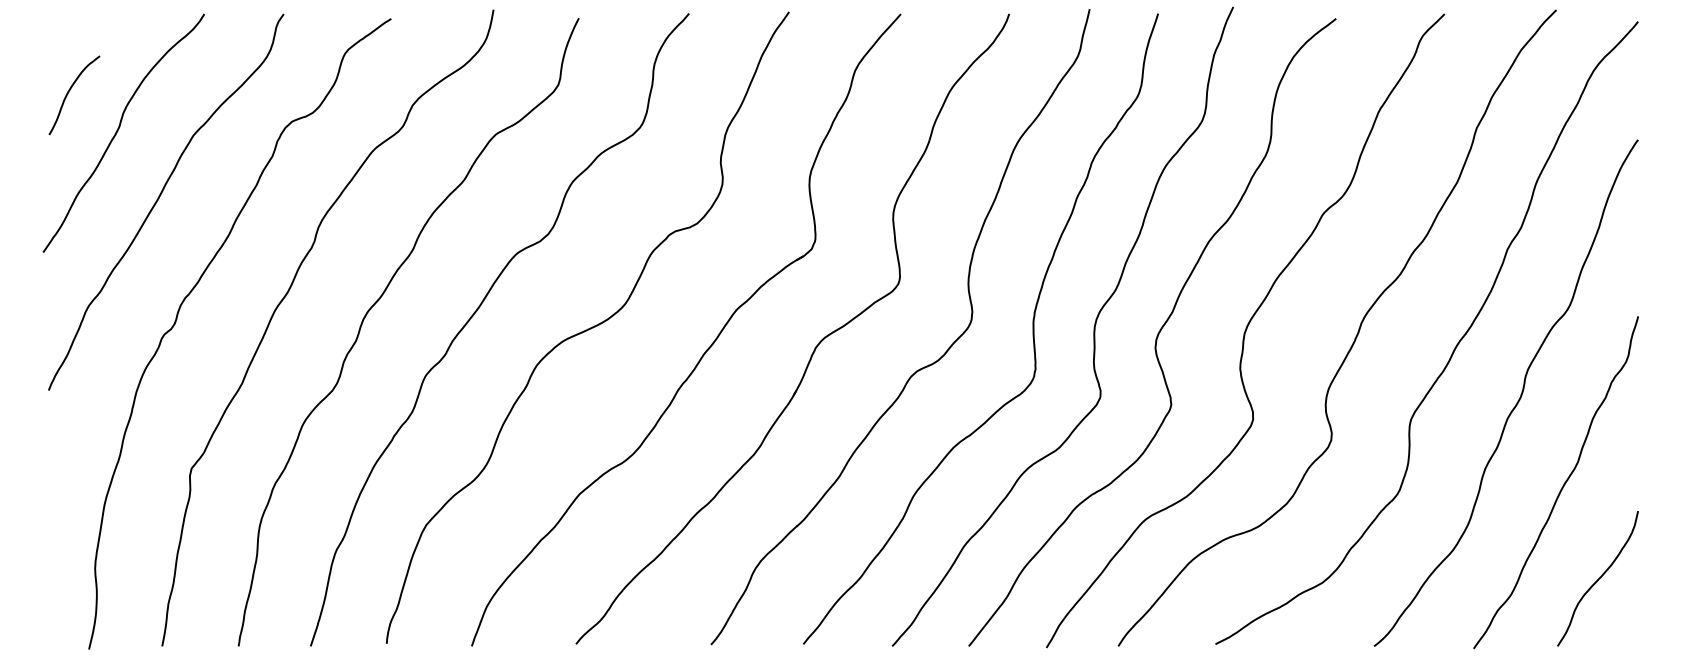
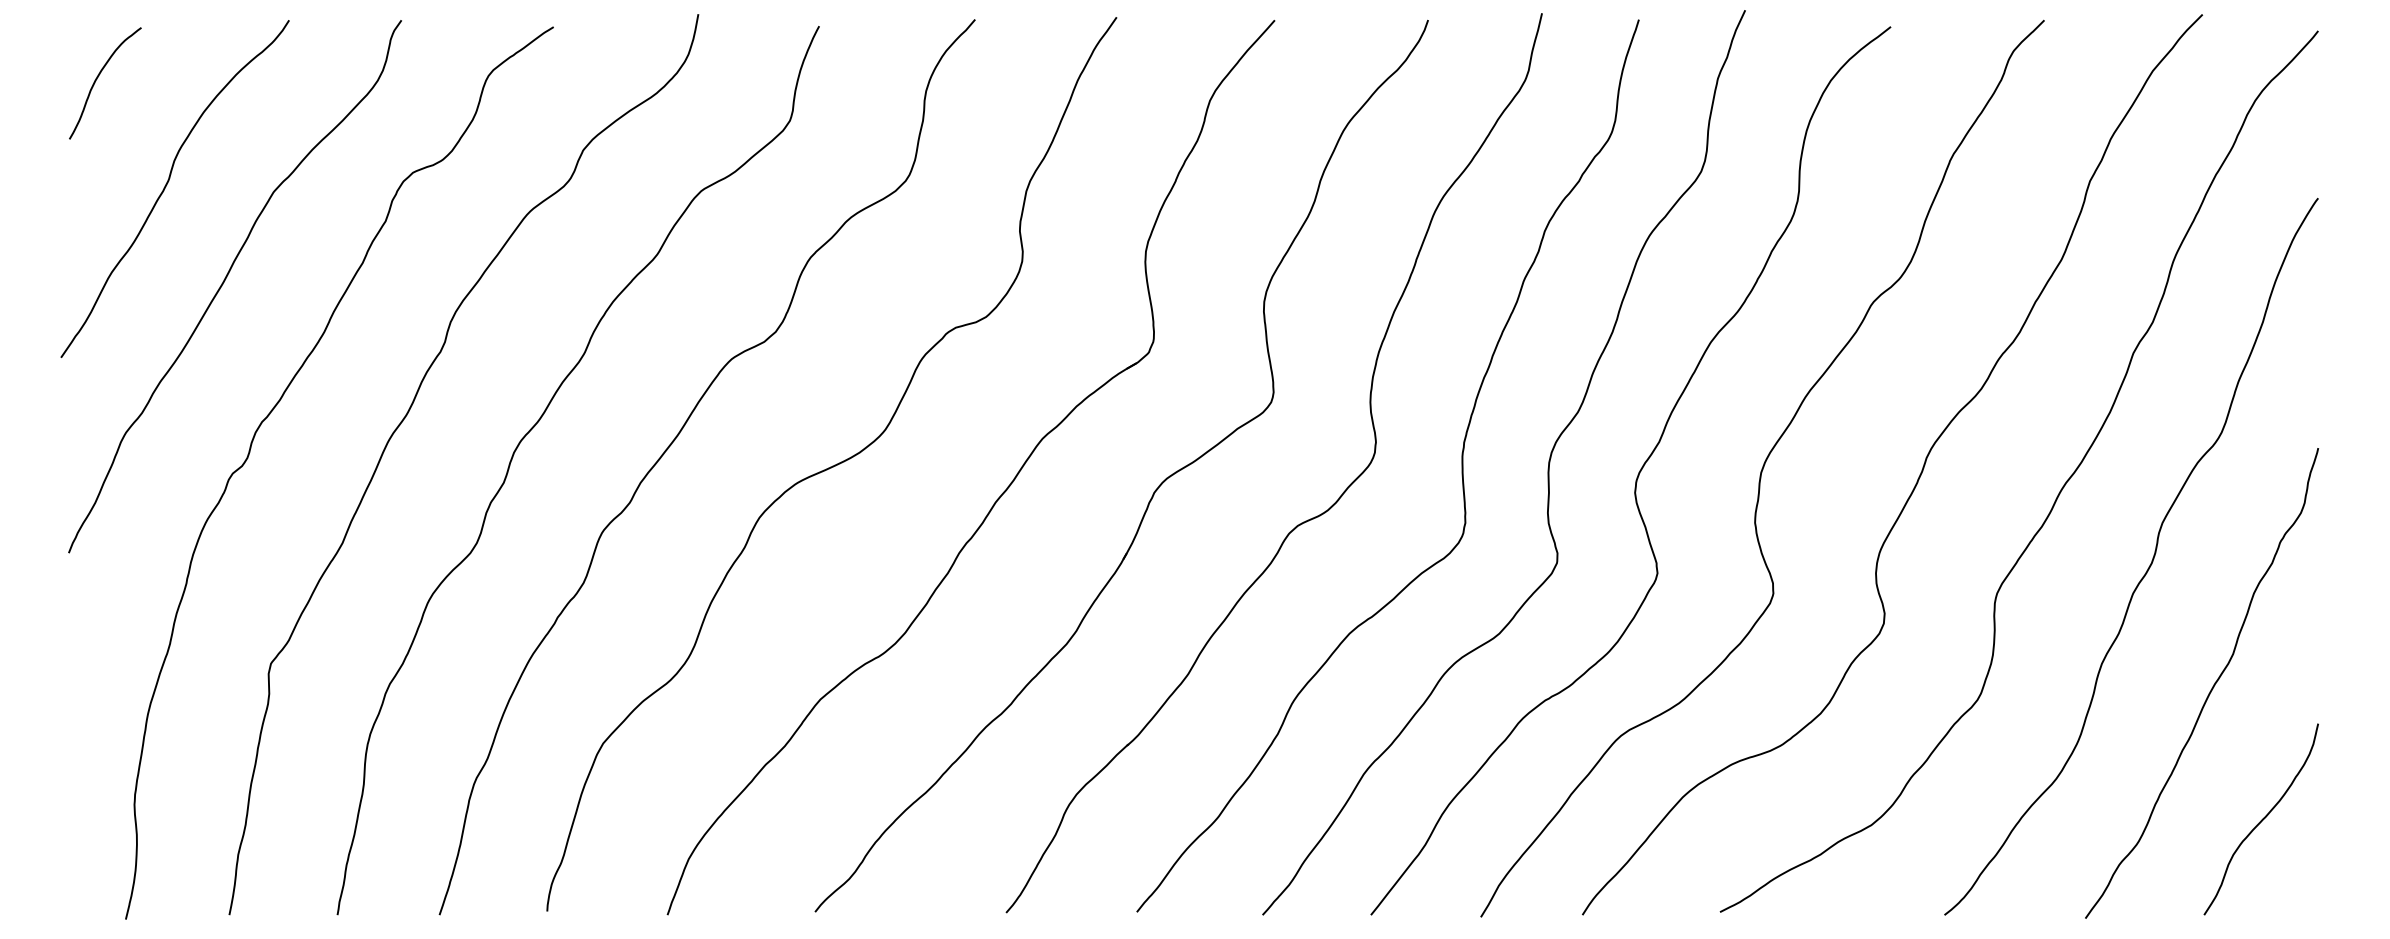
curve: (69, 92) -> (97, 79), moved

